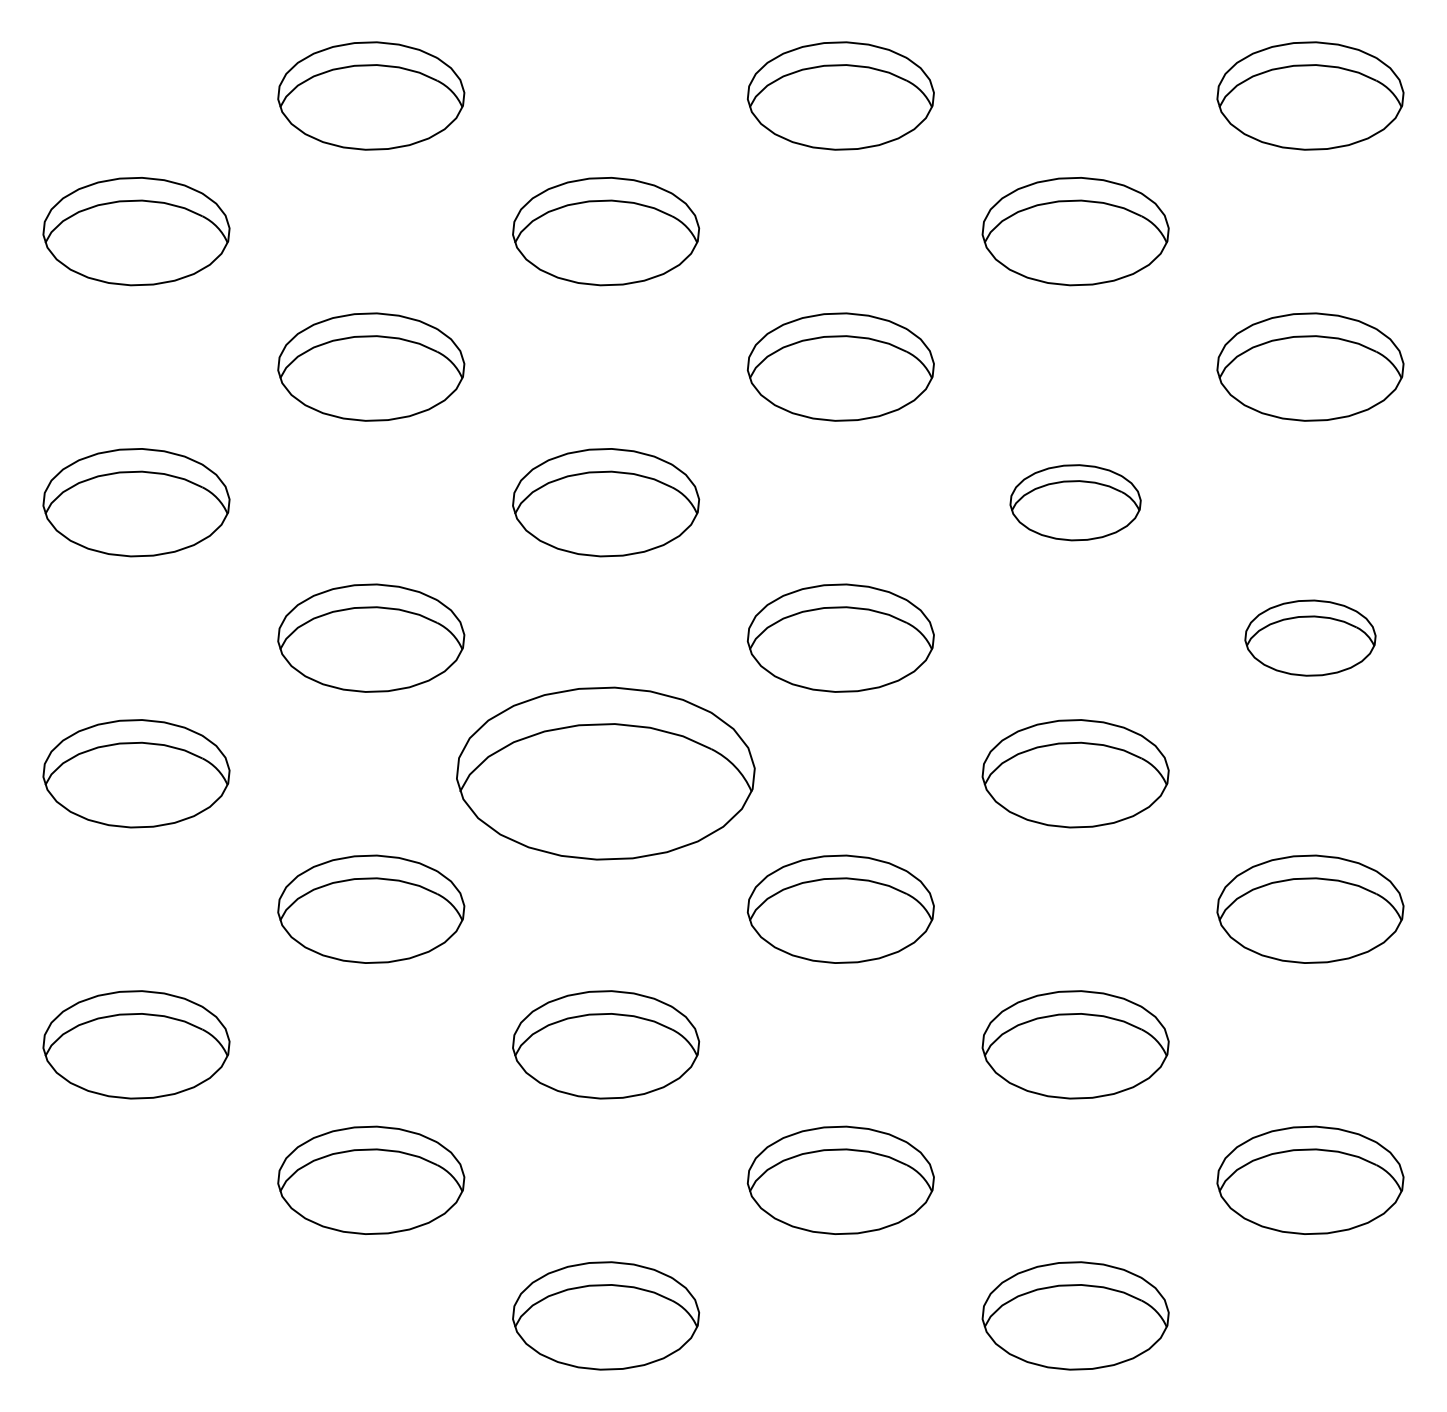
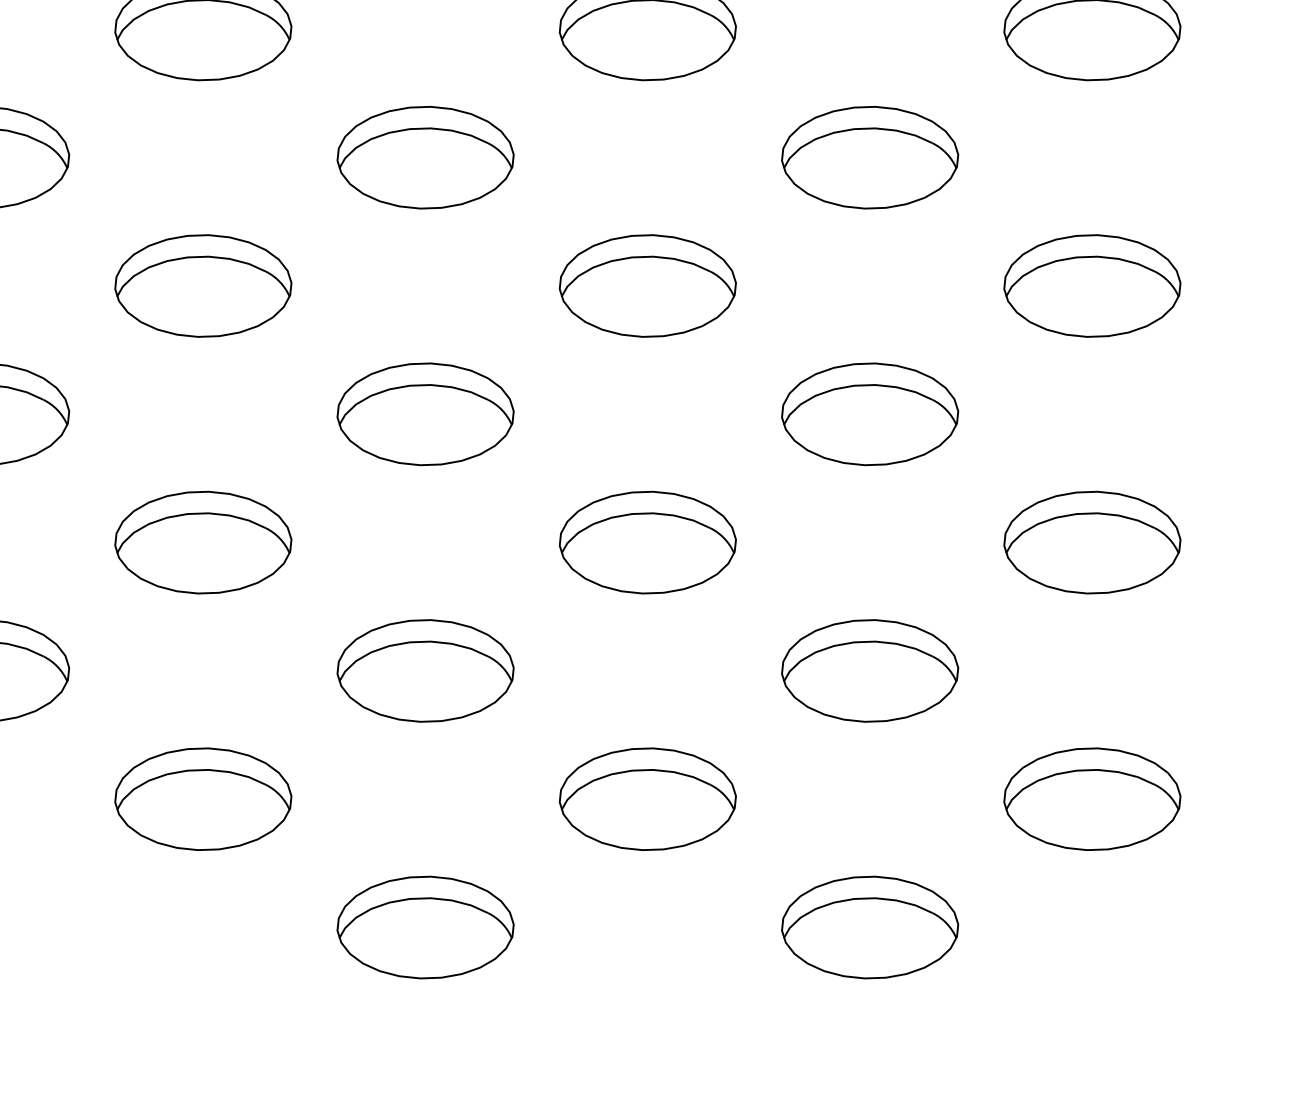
part: (1075, 502) -> (869, 157), size x1.43
part: (1310, 637) -> (1092, 285), size x1.43
part: (606, 773) -> (426, 414), size x0.62

